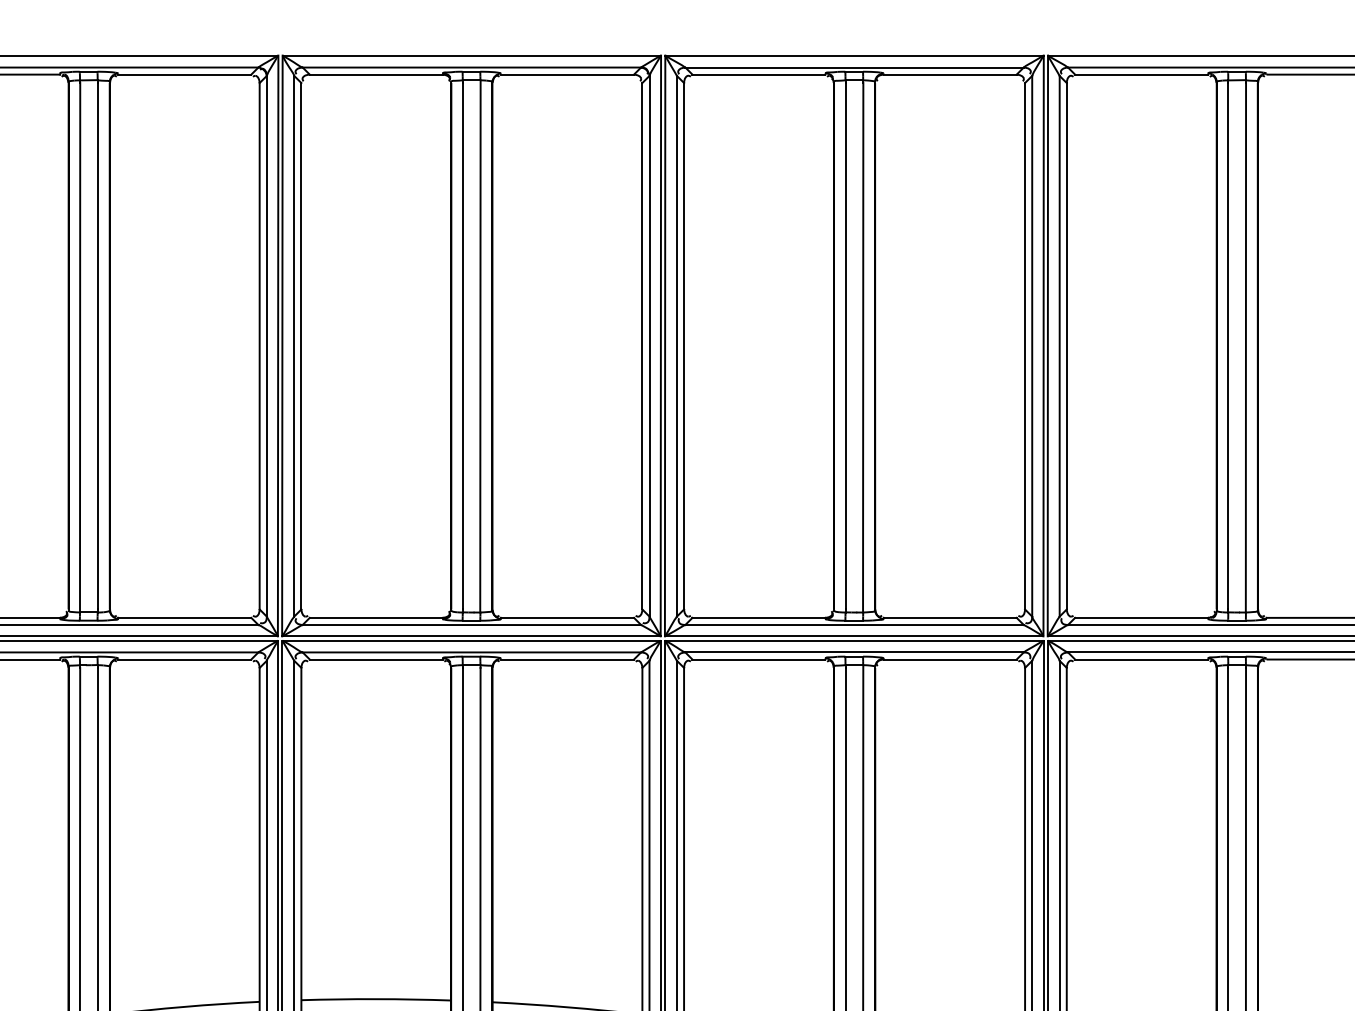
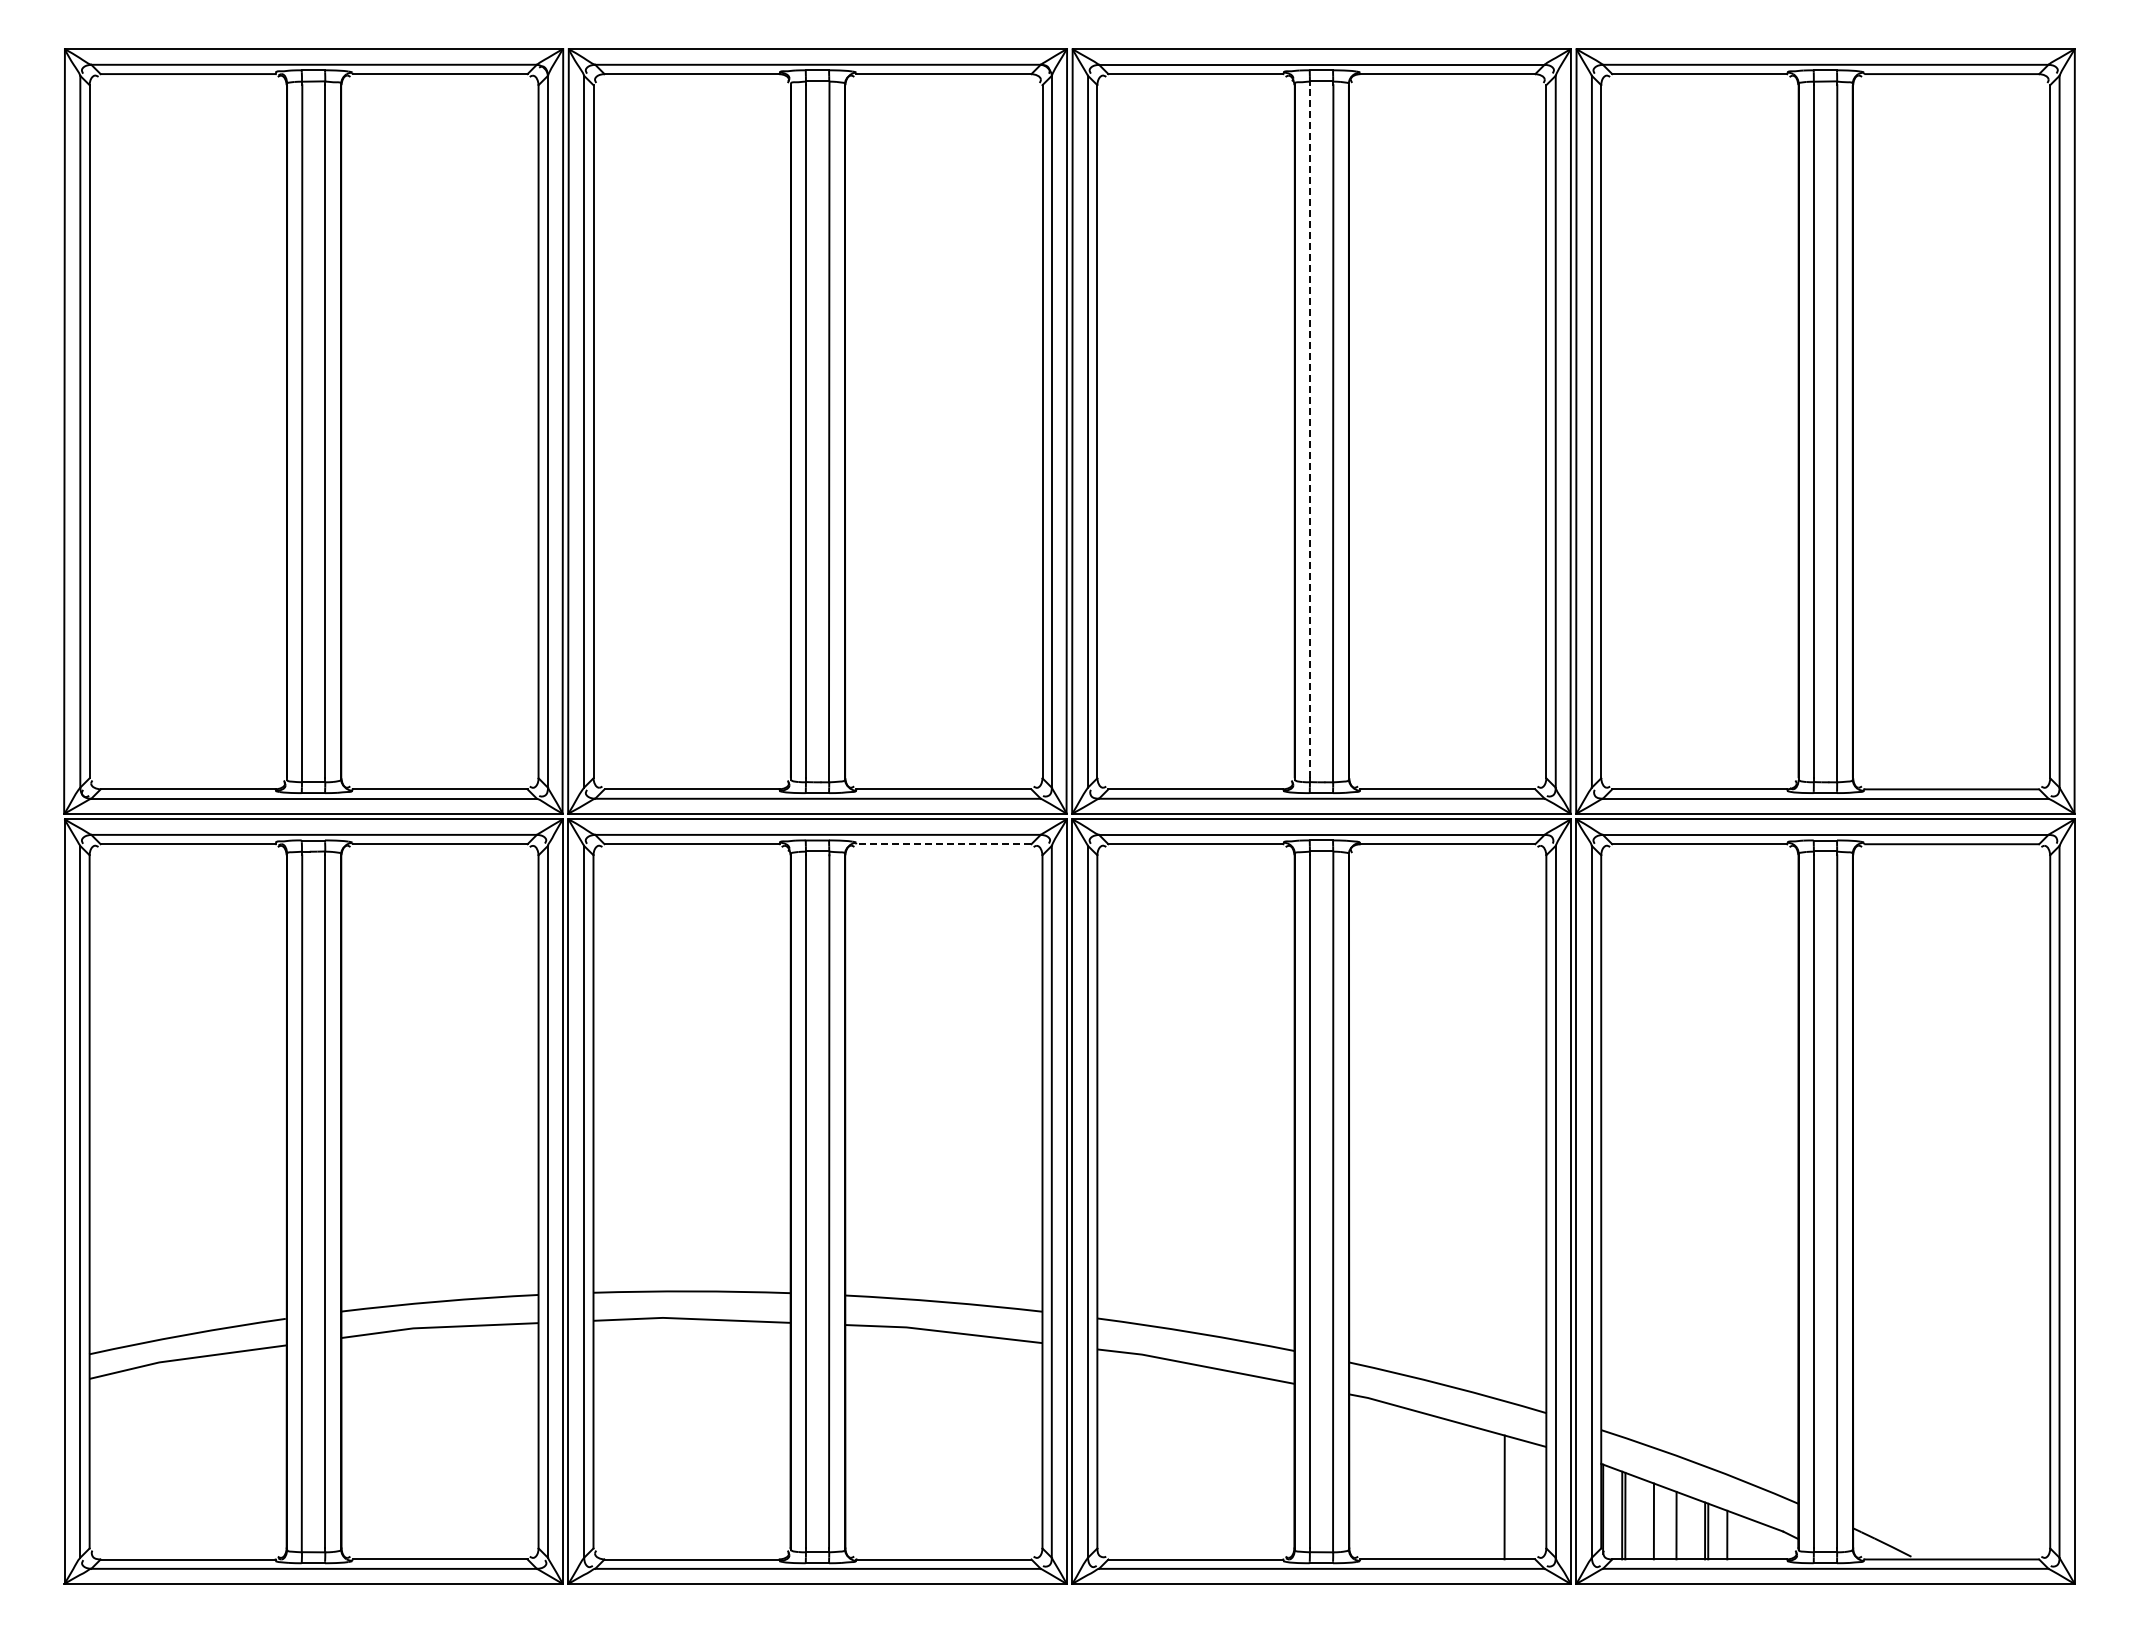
line: (845, 346) -> (1309, 431), solid -> dashed
line: (567, 659) -> (943, 844), solid -> dashed

